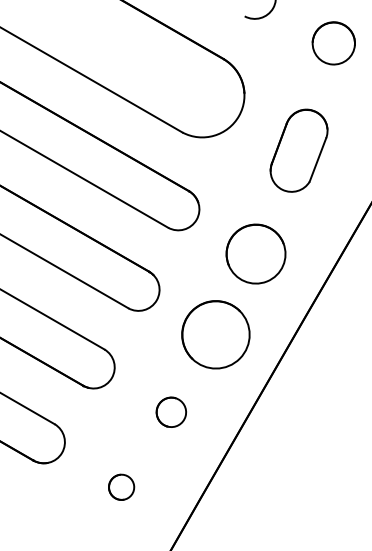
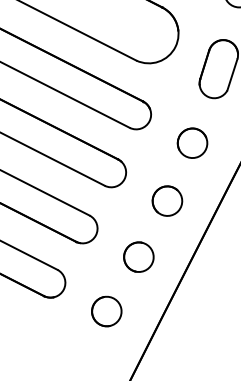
part: (256, 254) -> (192, 143), size x0.71
part: (216, 334) -> (167, 200), size x0.62
part: (171, 412) -> (138, 257), size x1.43
part: (121, 487) -> (106, 311), size x1.67

